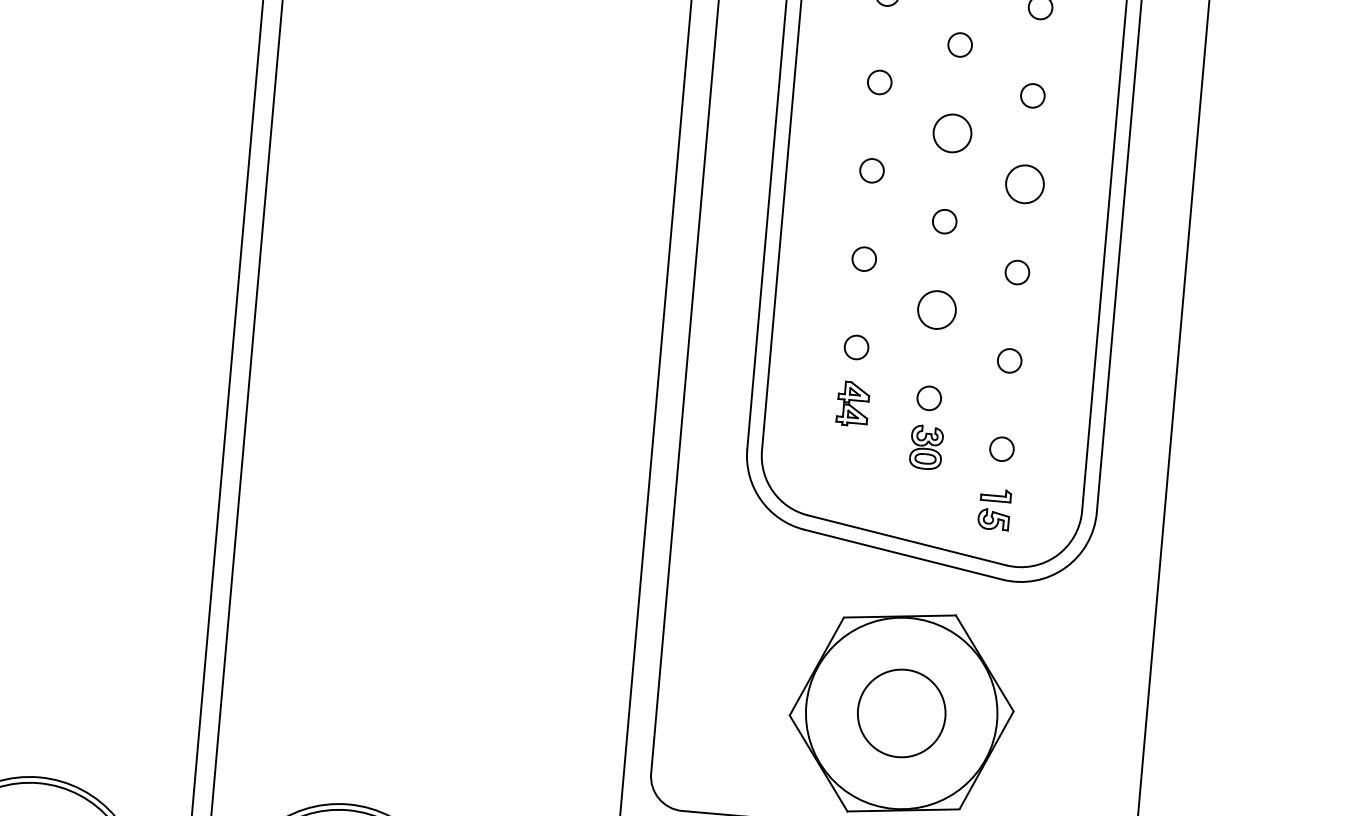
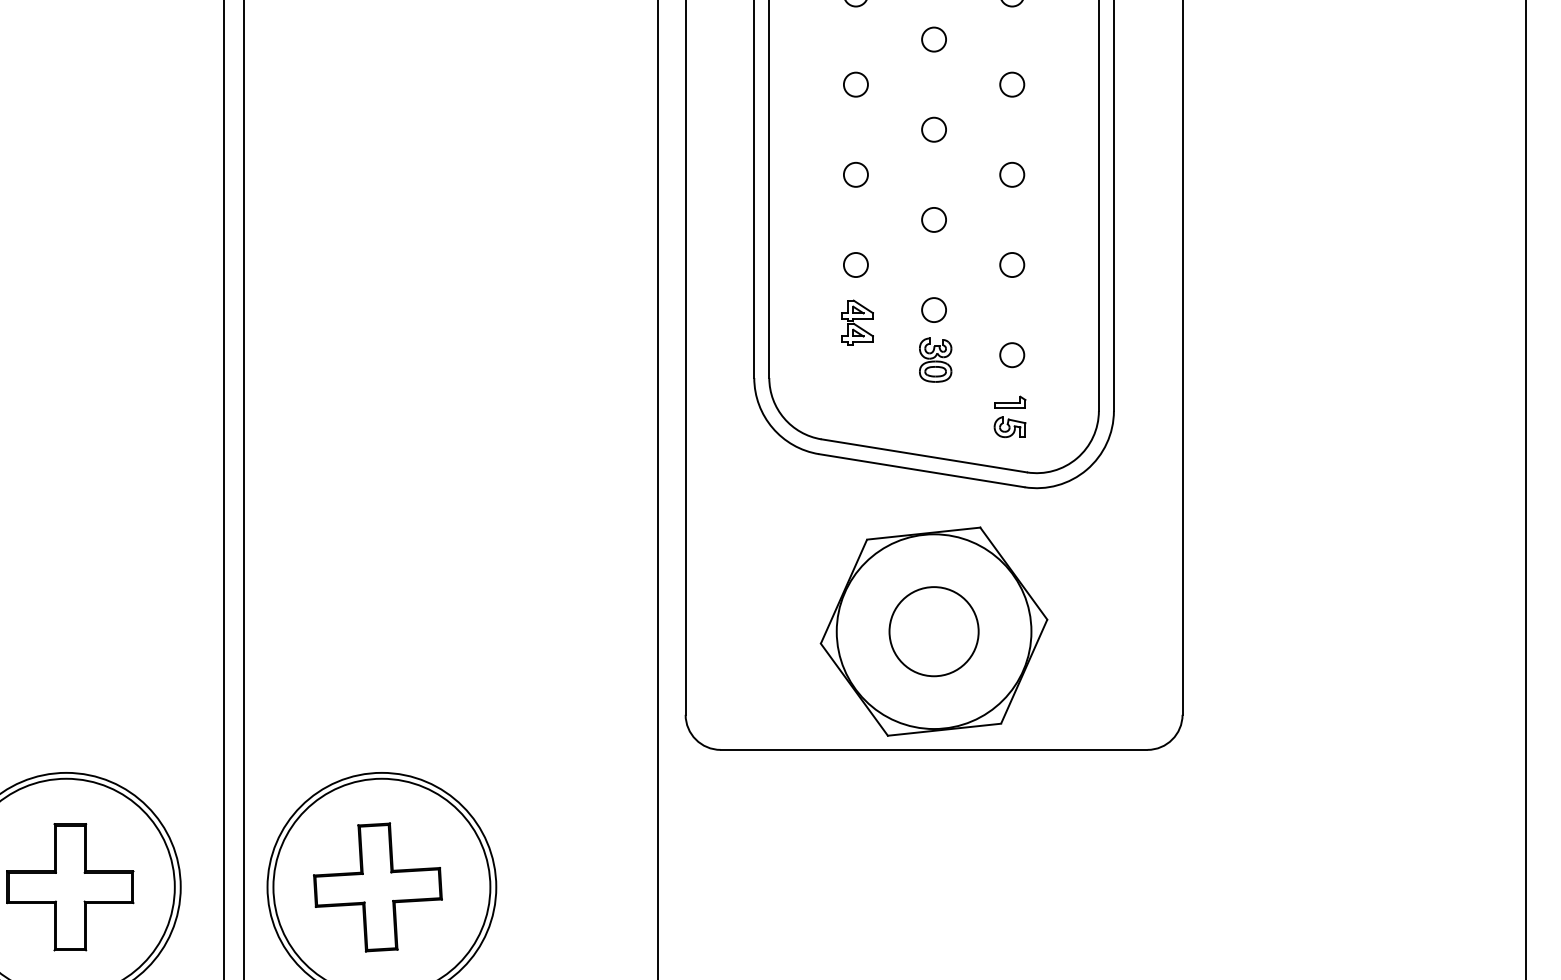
circle: (951, 133) -> (933, 39), size x0.62
circle: (1025, 184) -> (1012, 84), size x0.62
circle: (937, 309) -> (934, 219), size x0.62

